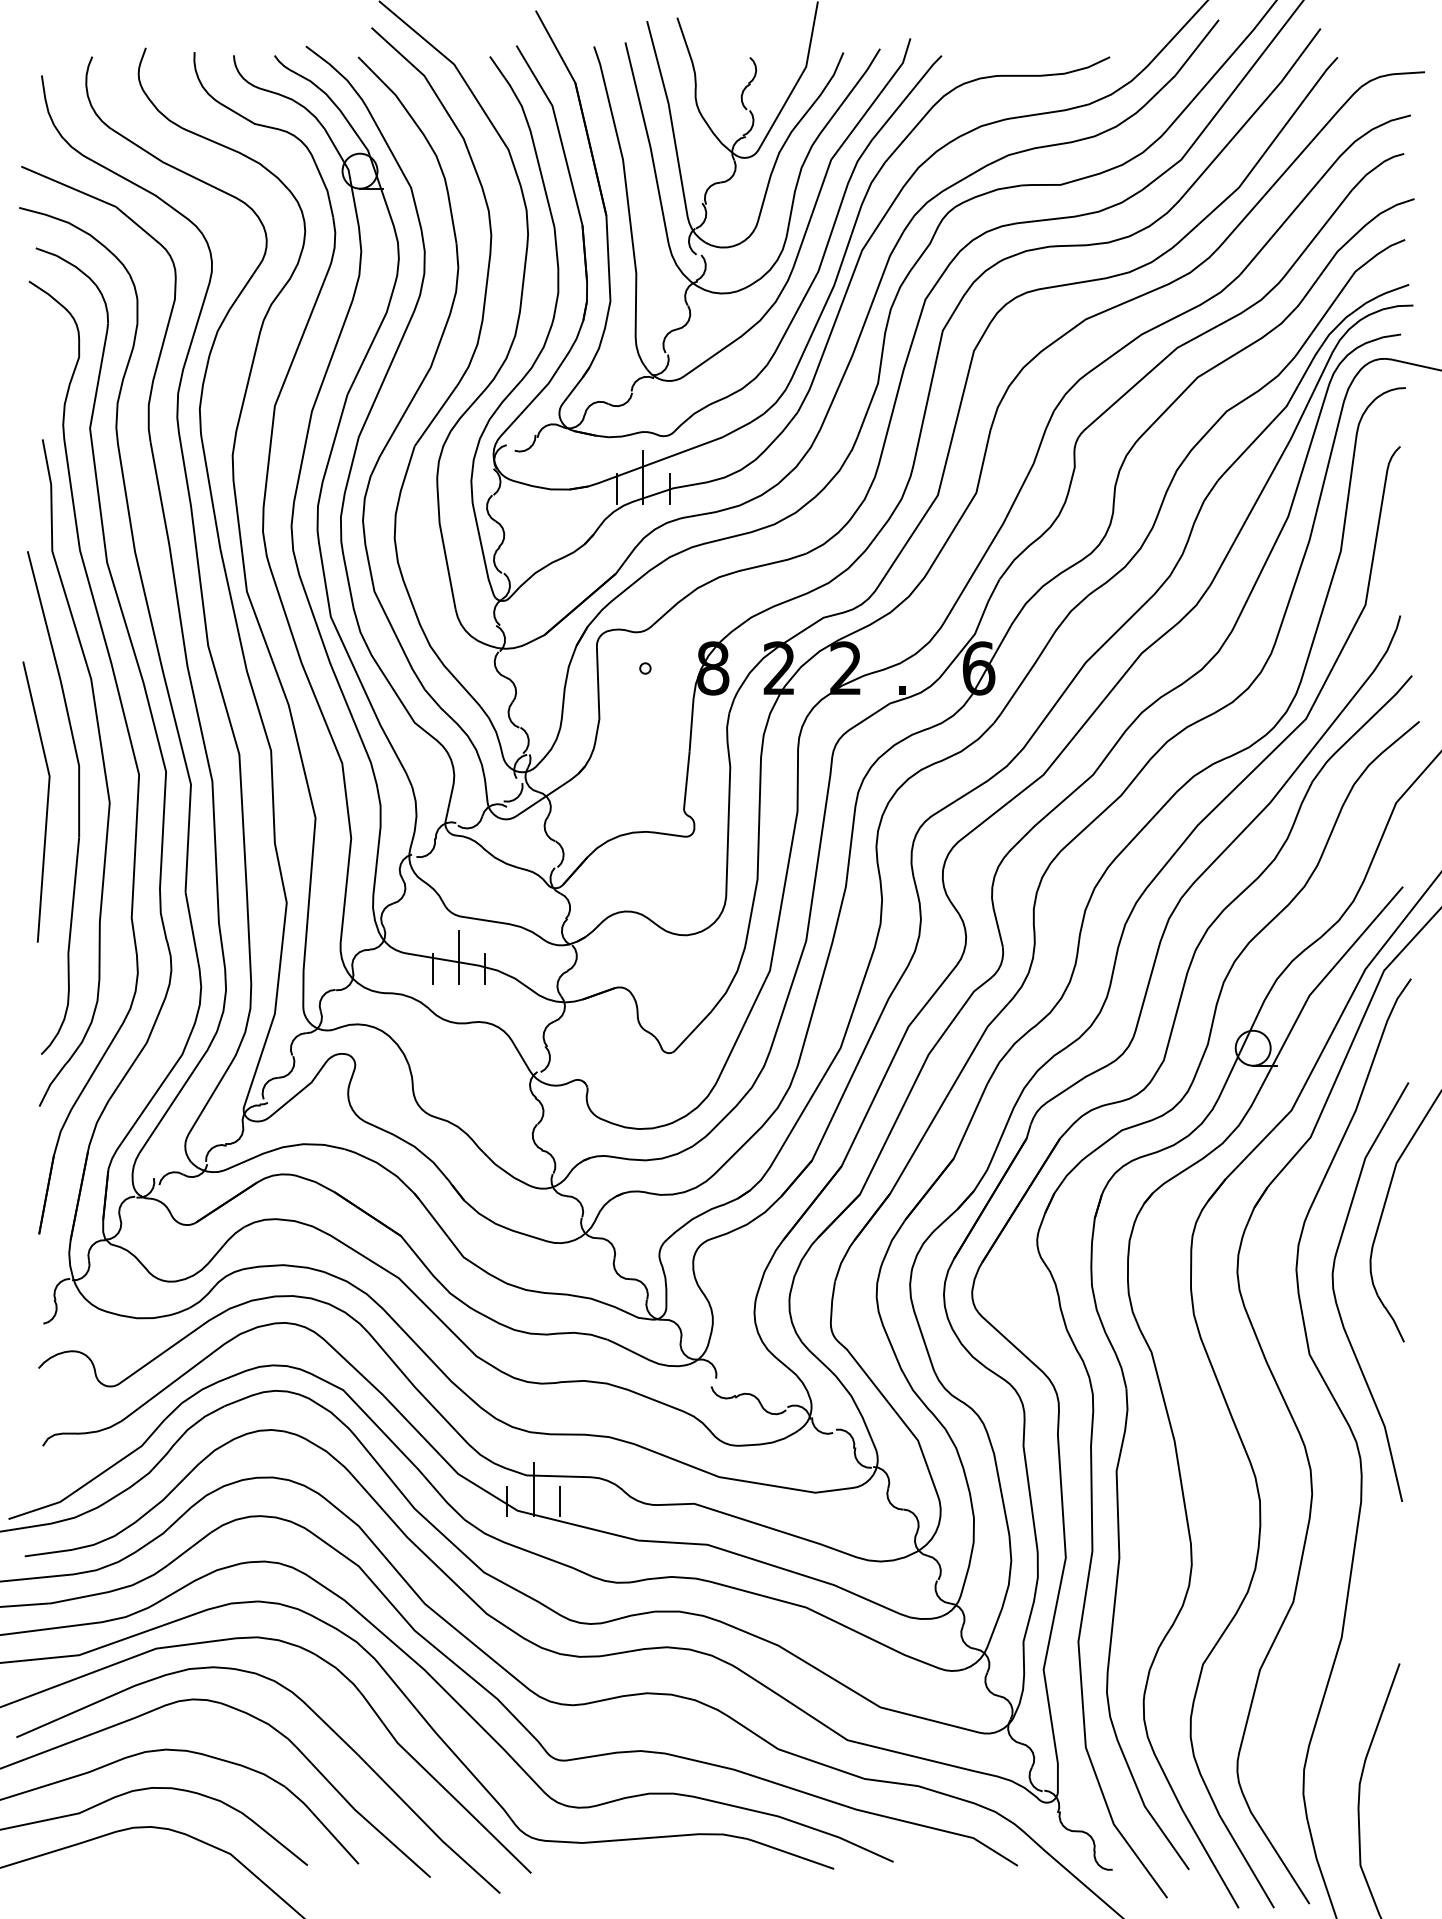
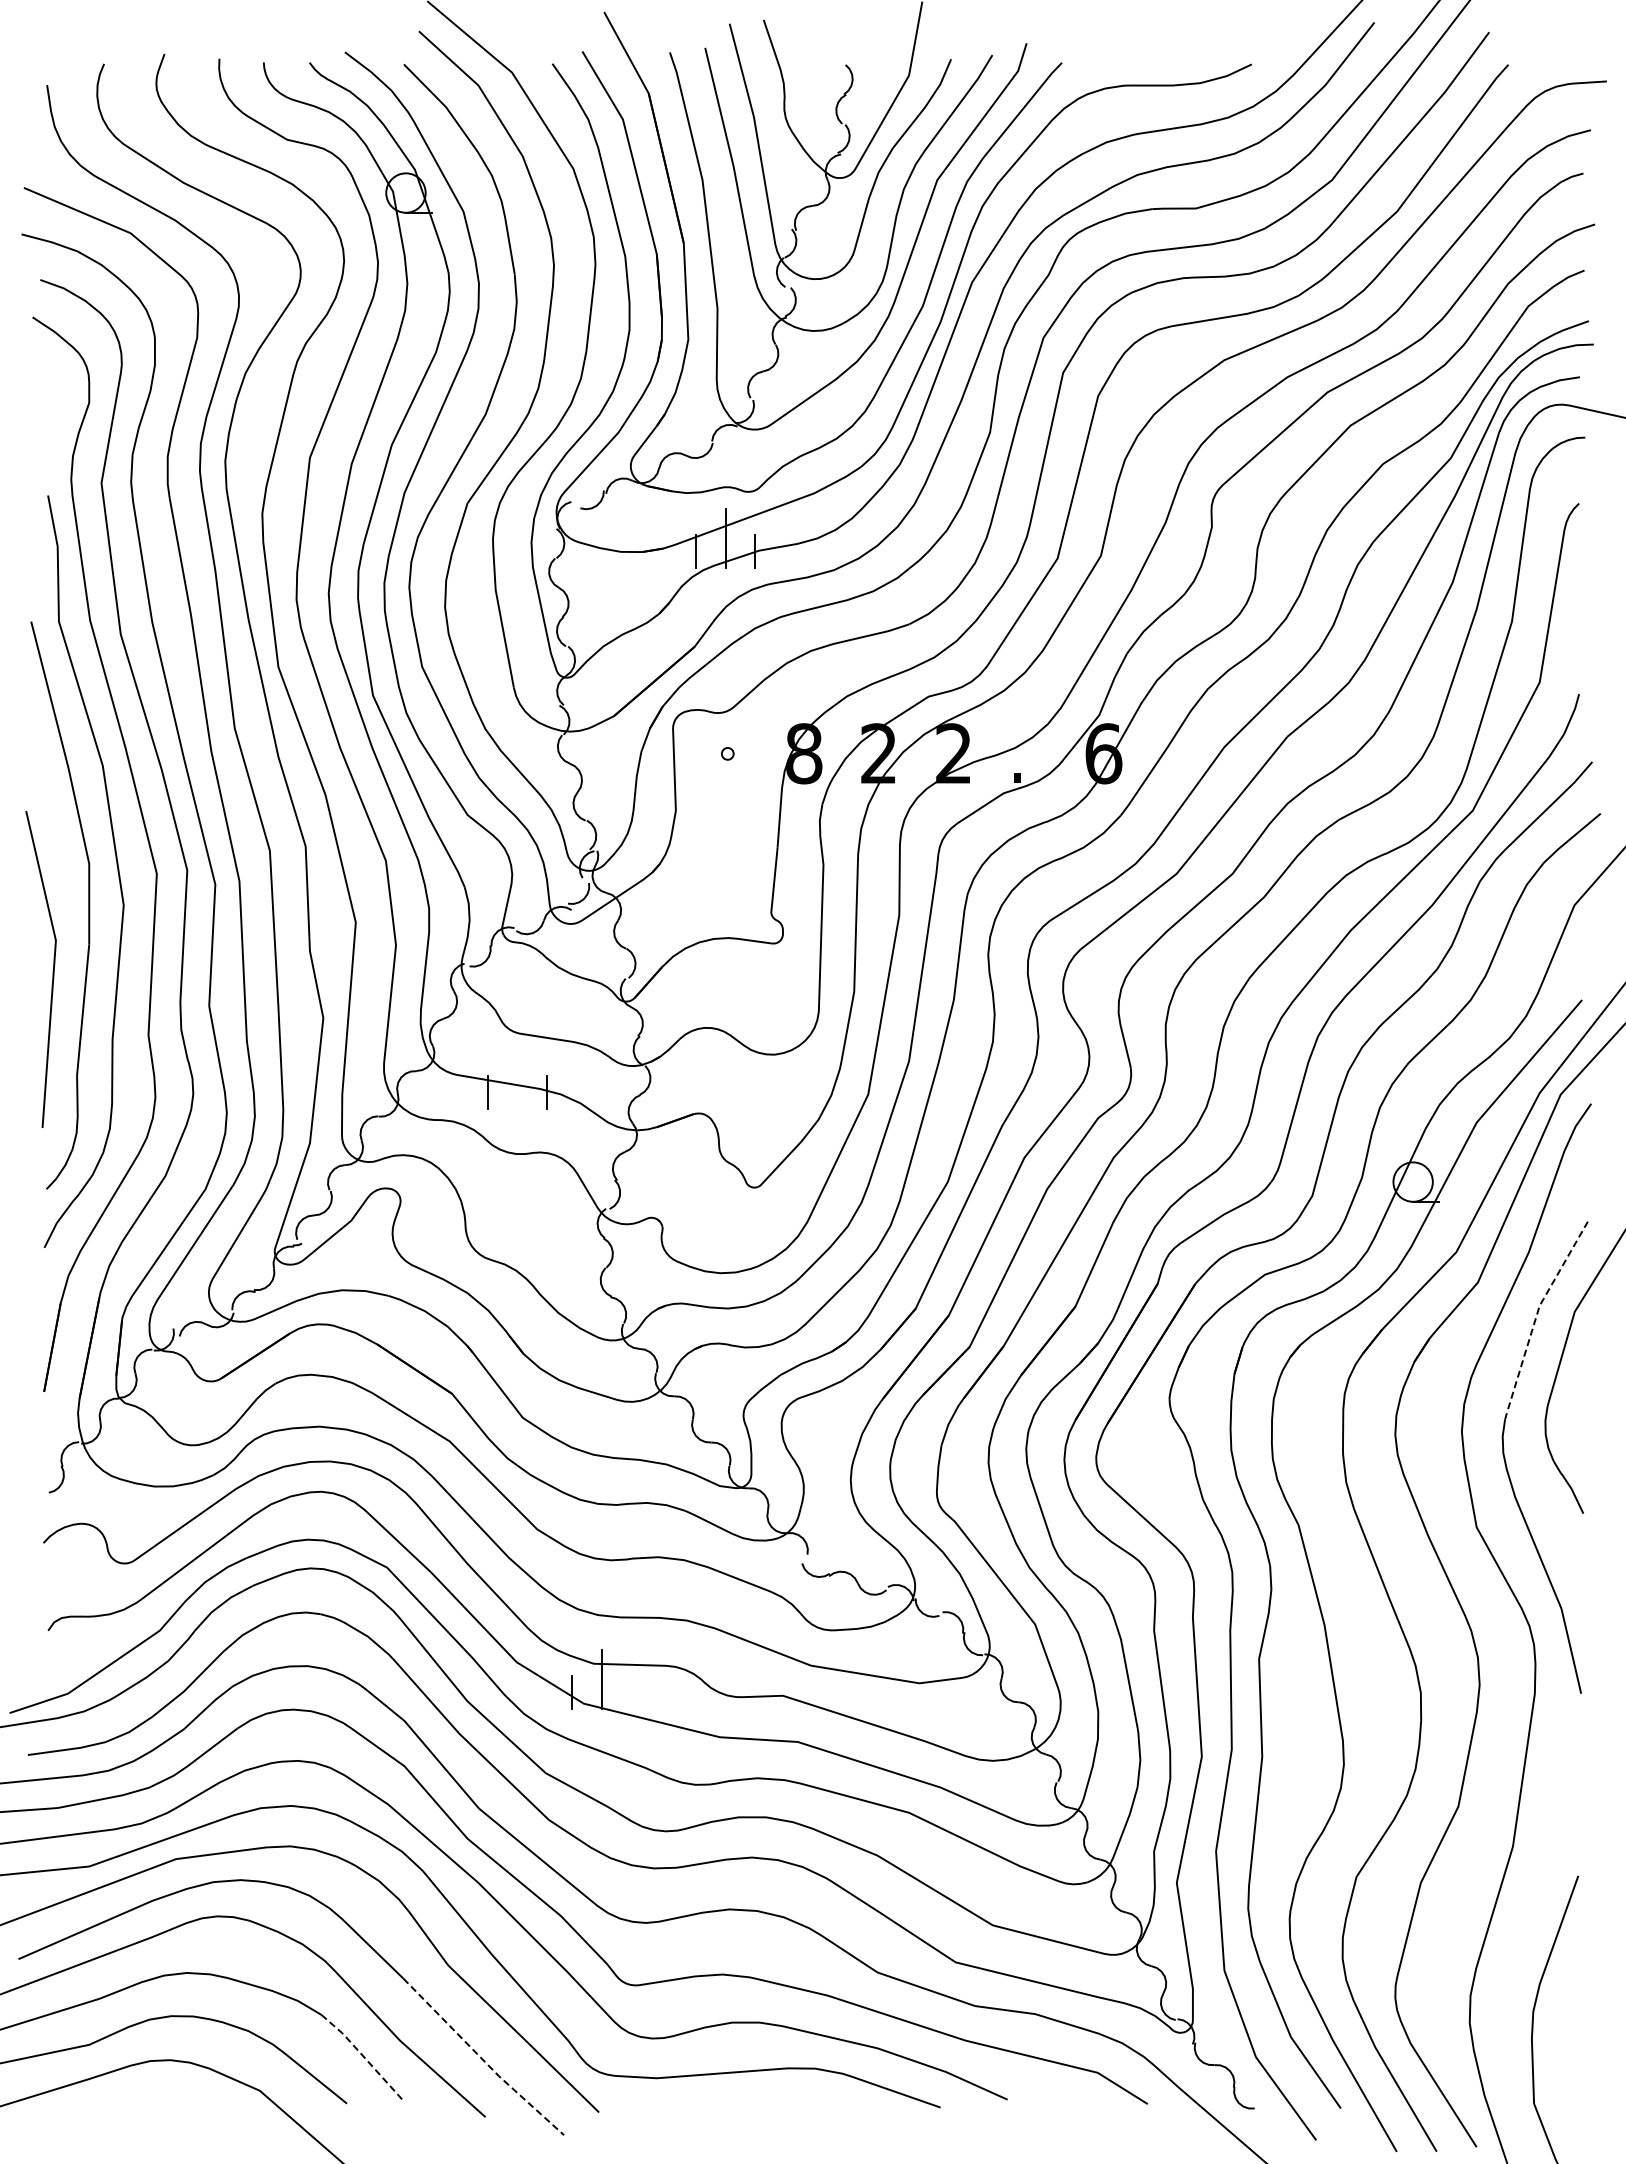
line: (46, 802) -> (52, 970), moved
line: (458, 957) -> (517, 1079), removed
line: (1362, 1167) -> (1536, 1316), solid -> dashed
line: (560, 1500) -> (631, 1692), removed
line: (322, 1823) -> (363, 2056), solid -> dashed
line: (427, 1826) -> (482, 2059), solid -> dashed

